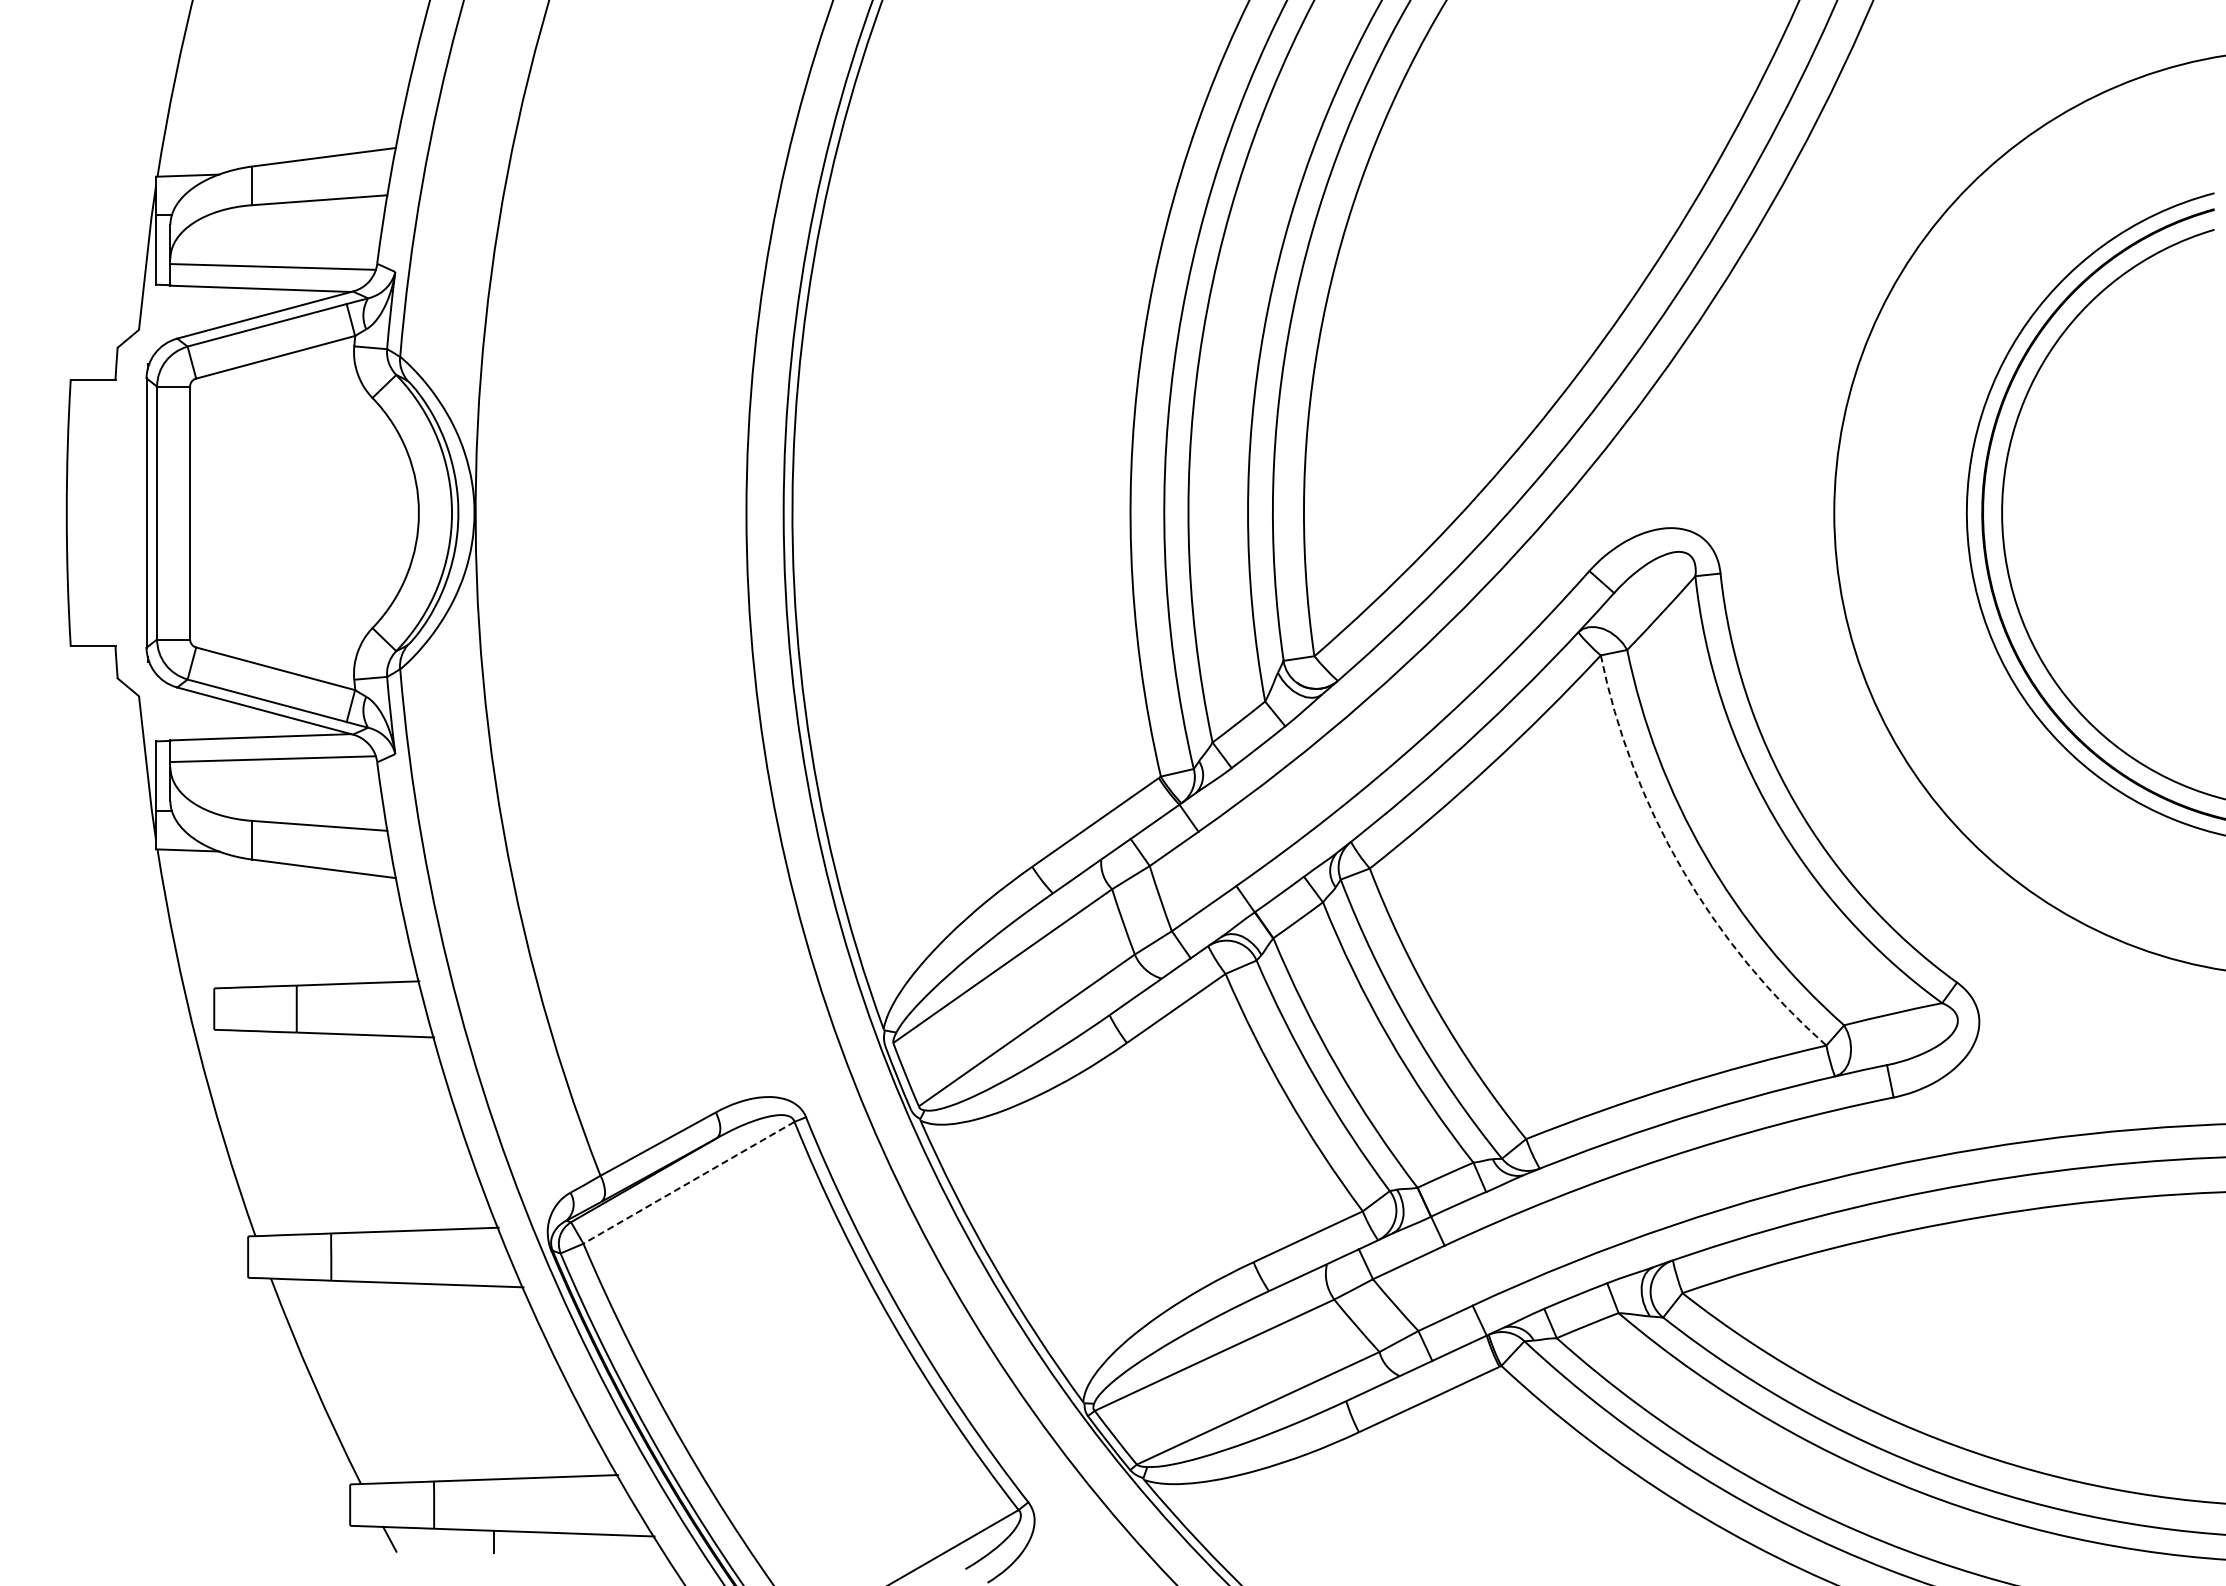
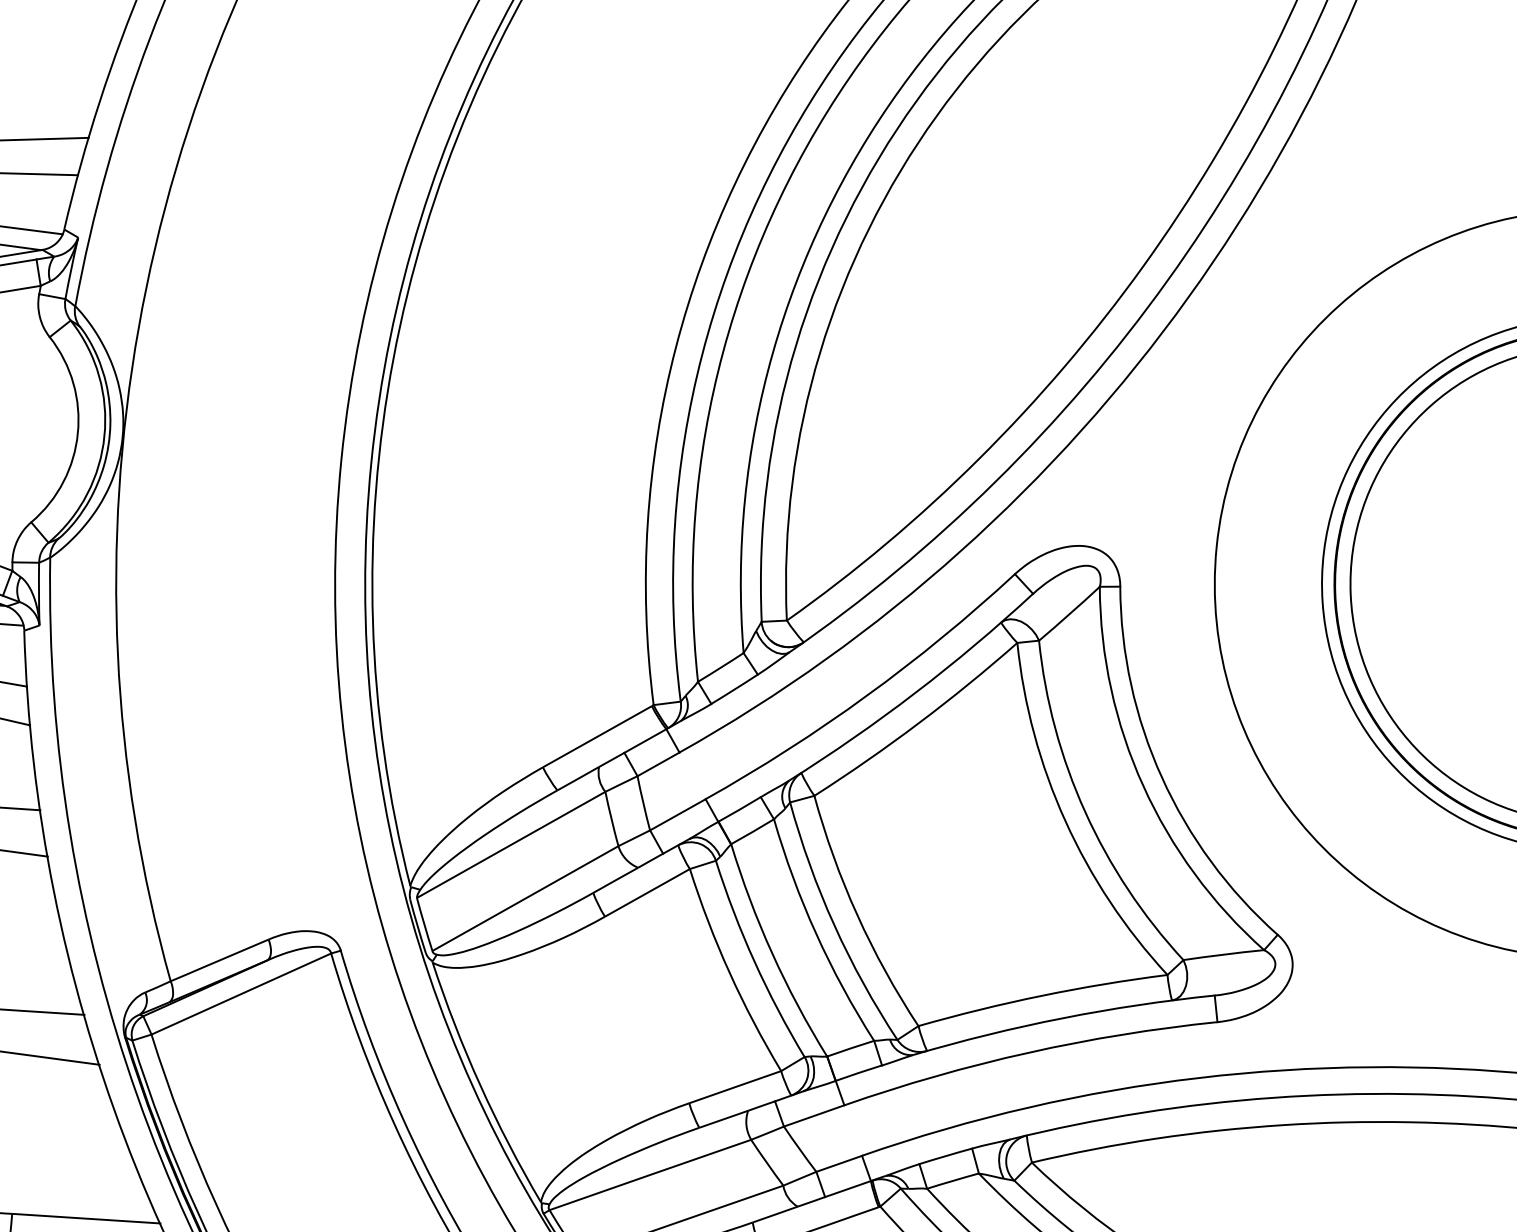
arc: (1681, 868) -> (1065, 820), dashed -> solid
line: (689, 1182) -> (241, 993), dashed -> solid

